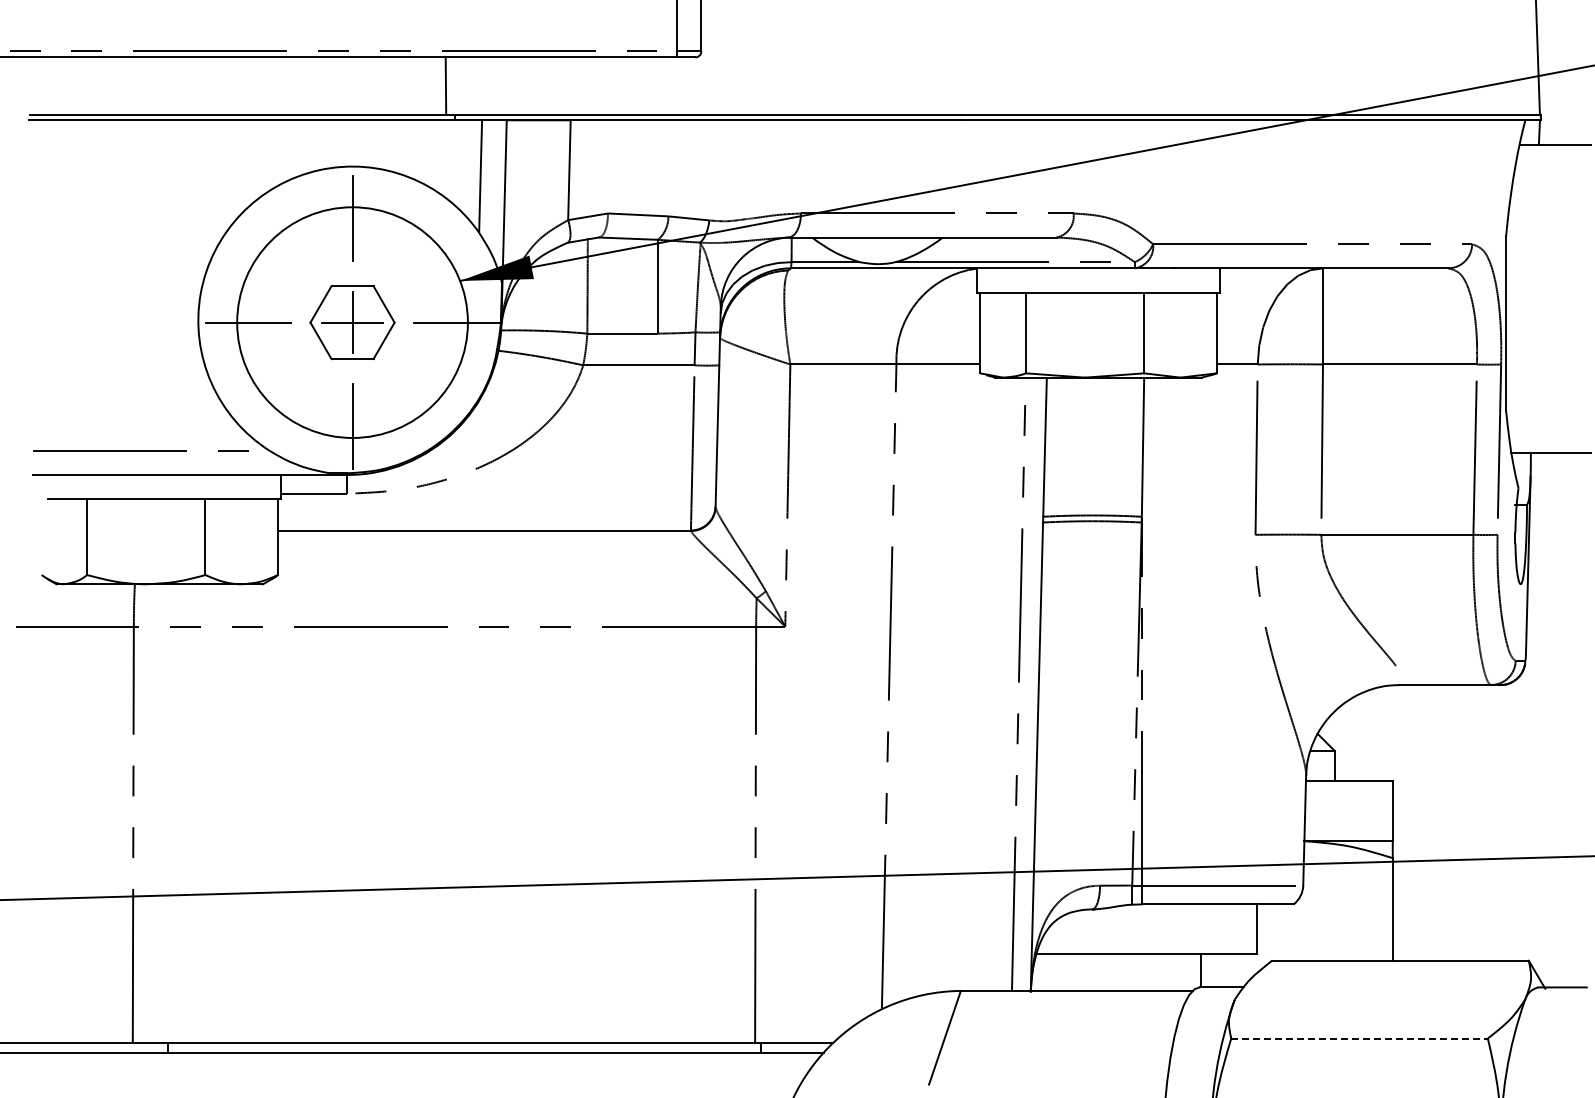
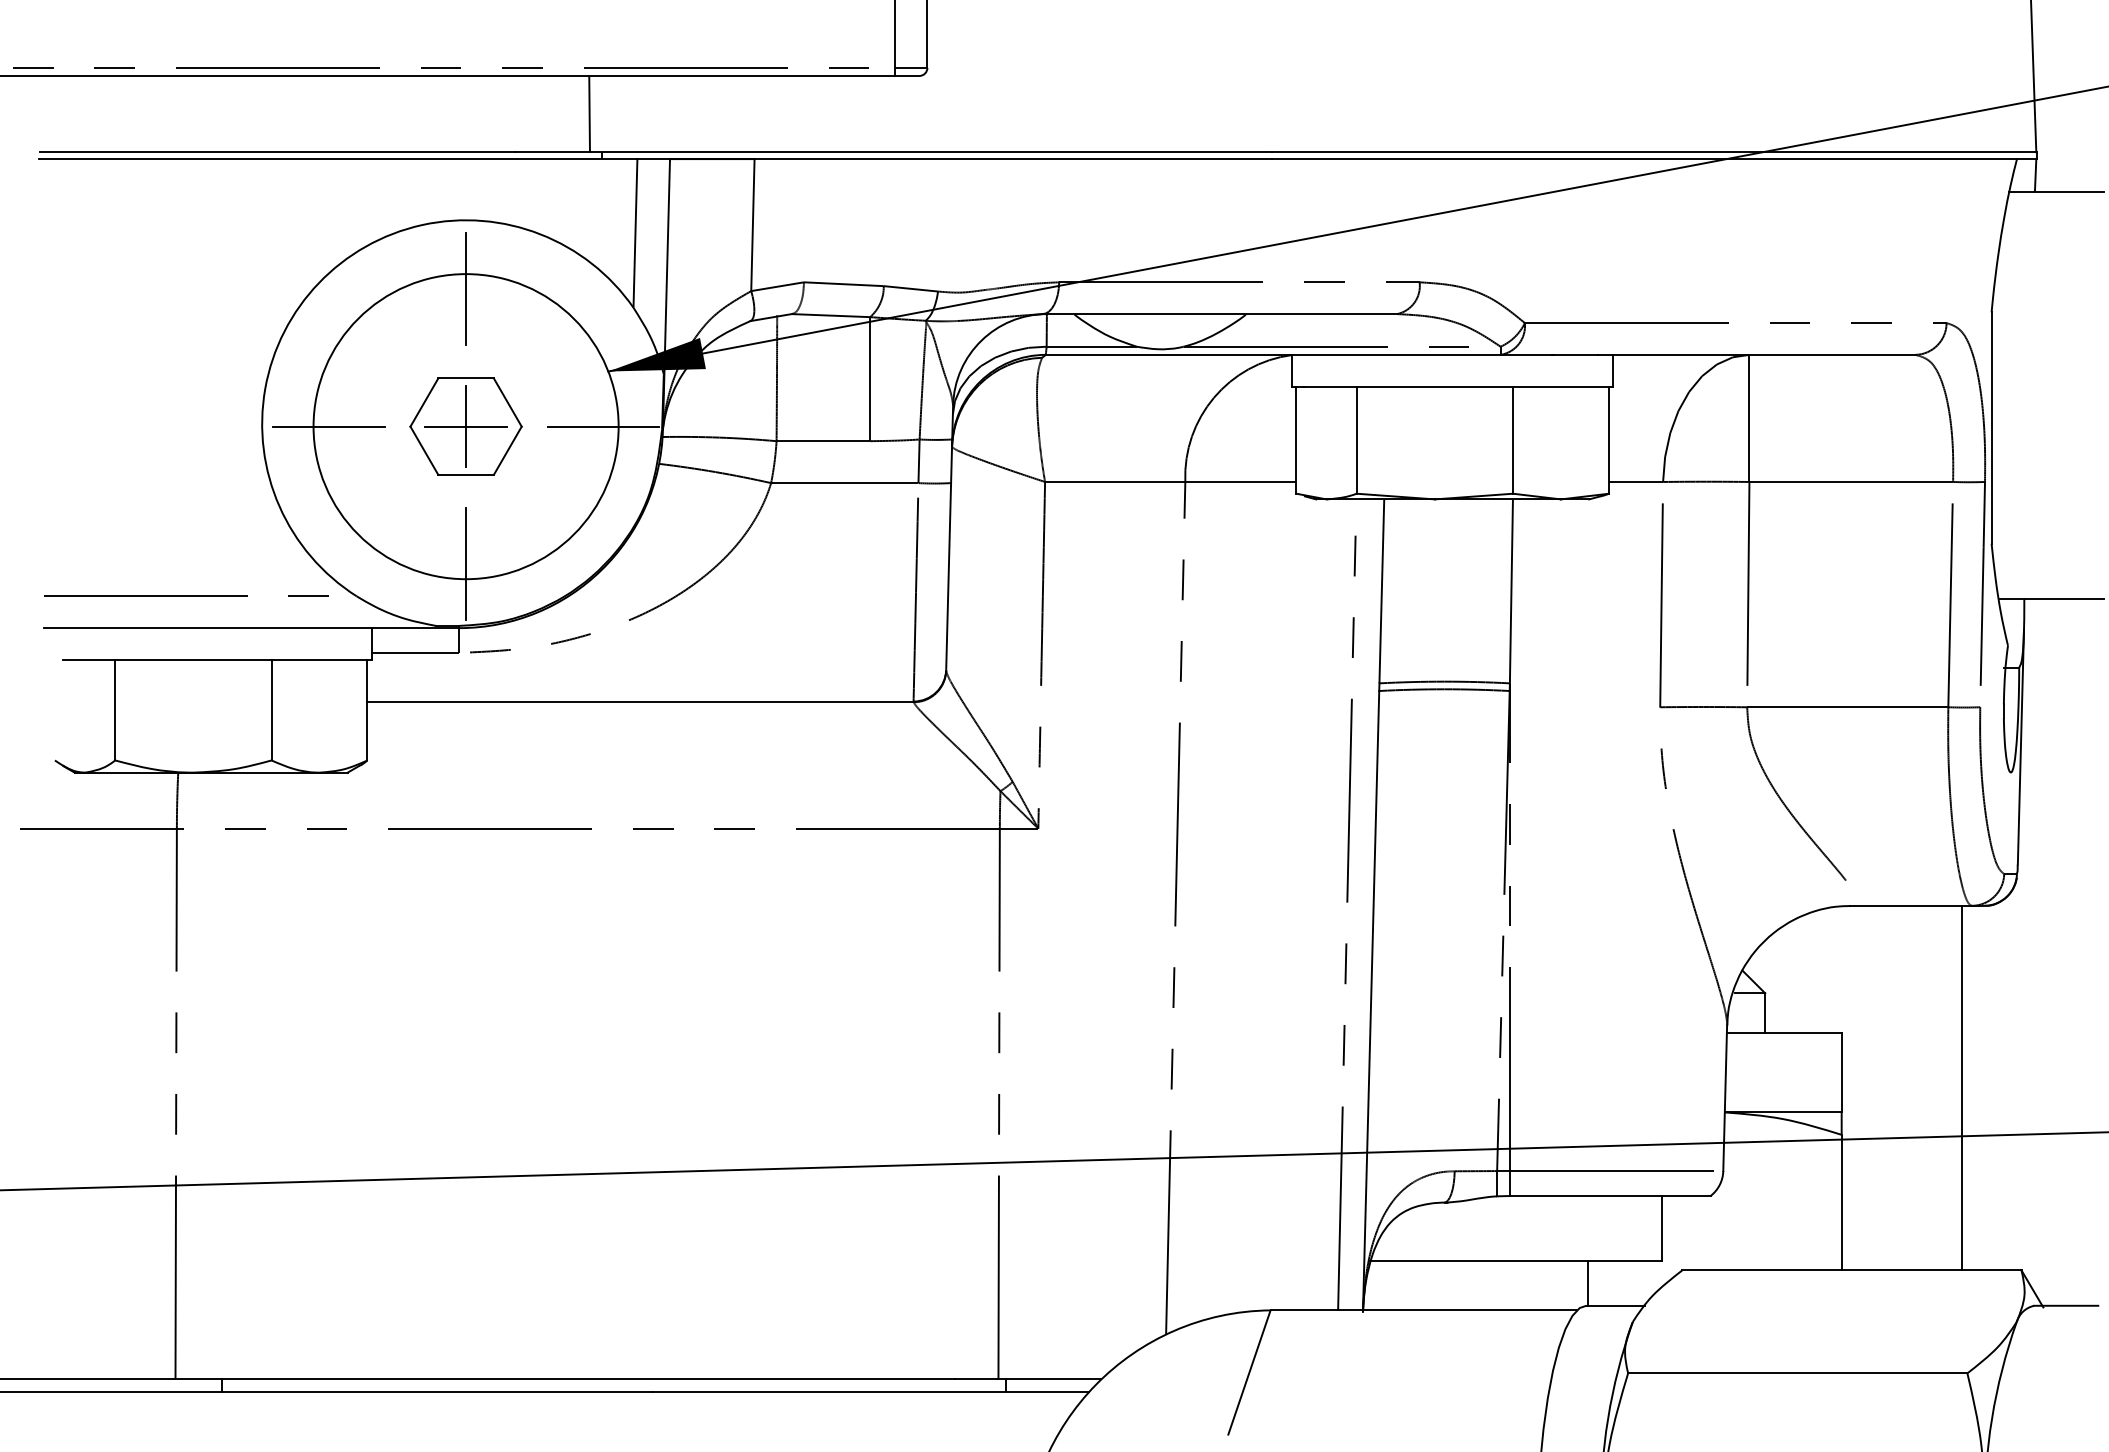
line: (1484, 822) -> (1962, 1087), added
line: (1360, 1038) -> (1799, 1373), dashed -> solid

